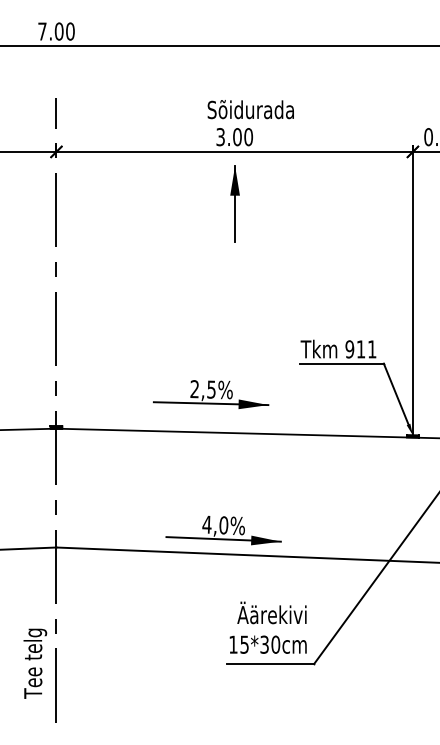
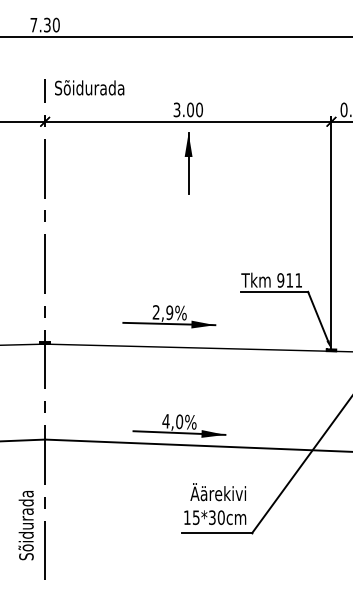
text: (58, 31) -> (46, 25), 7.00 -> 7.30
text: (250, 109) -> (89, 87), moved
text: (211, 389) -> (169, 312), 2,5%%% -> 2,9%%%
text: (35, 654) -> (28, 525), Tee telg -> Sõidurada

